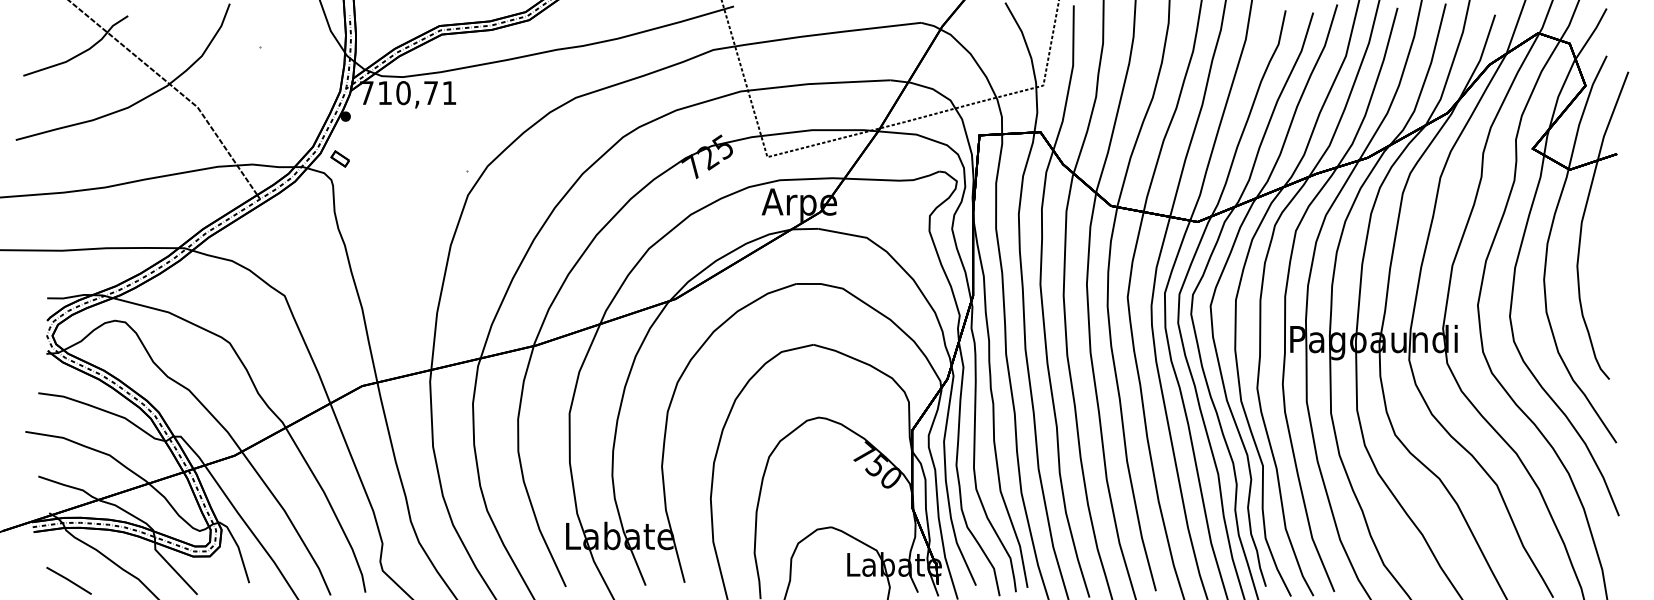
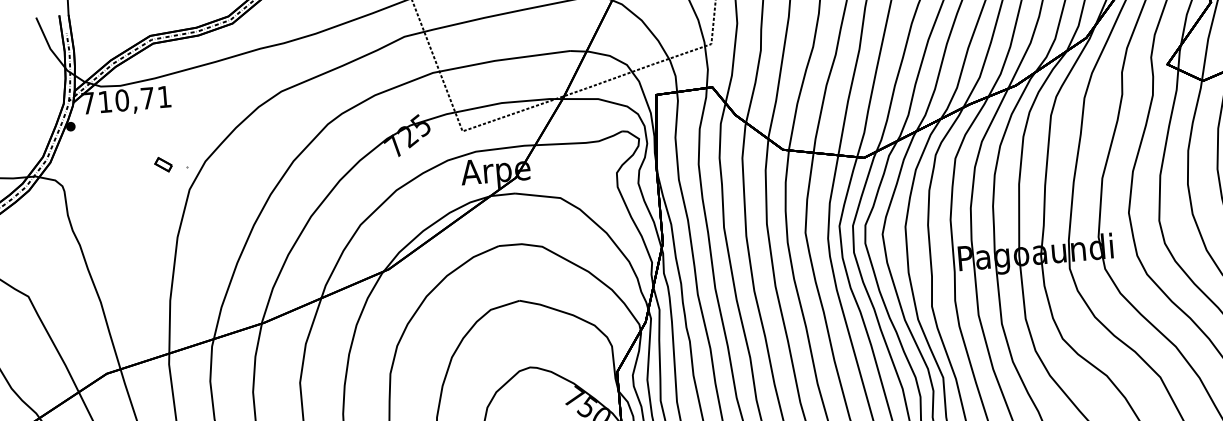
part: (339, 158) -> (162, 164), moved

